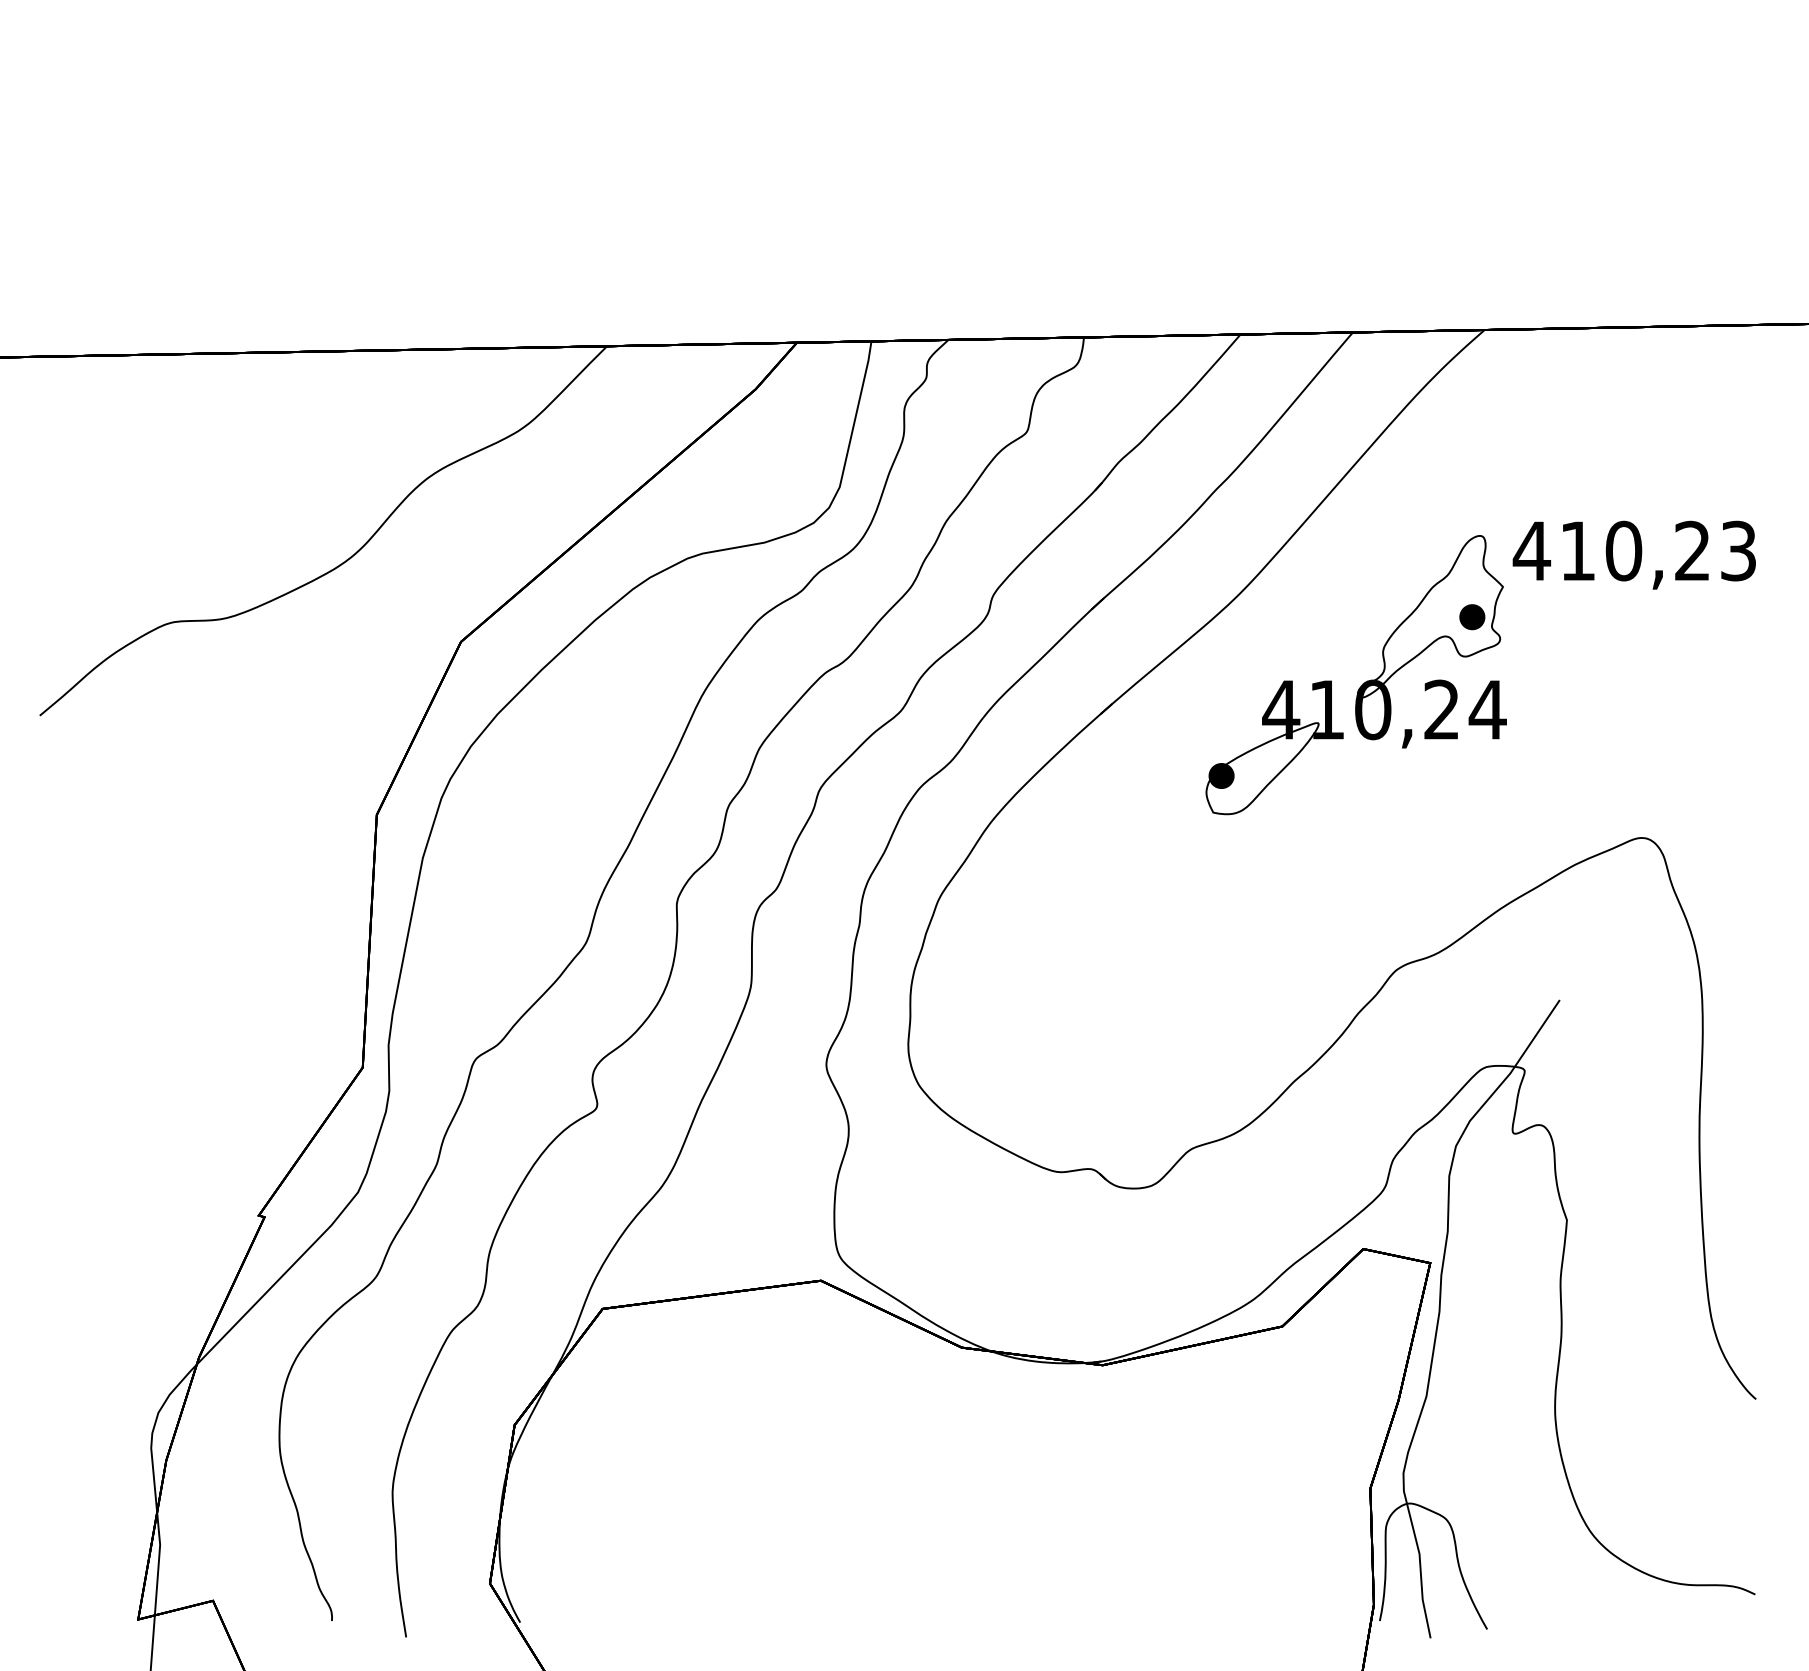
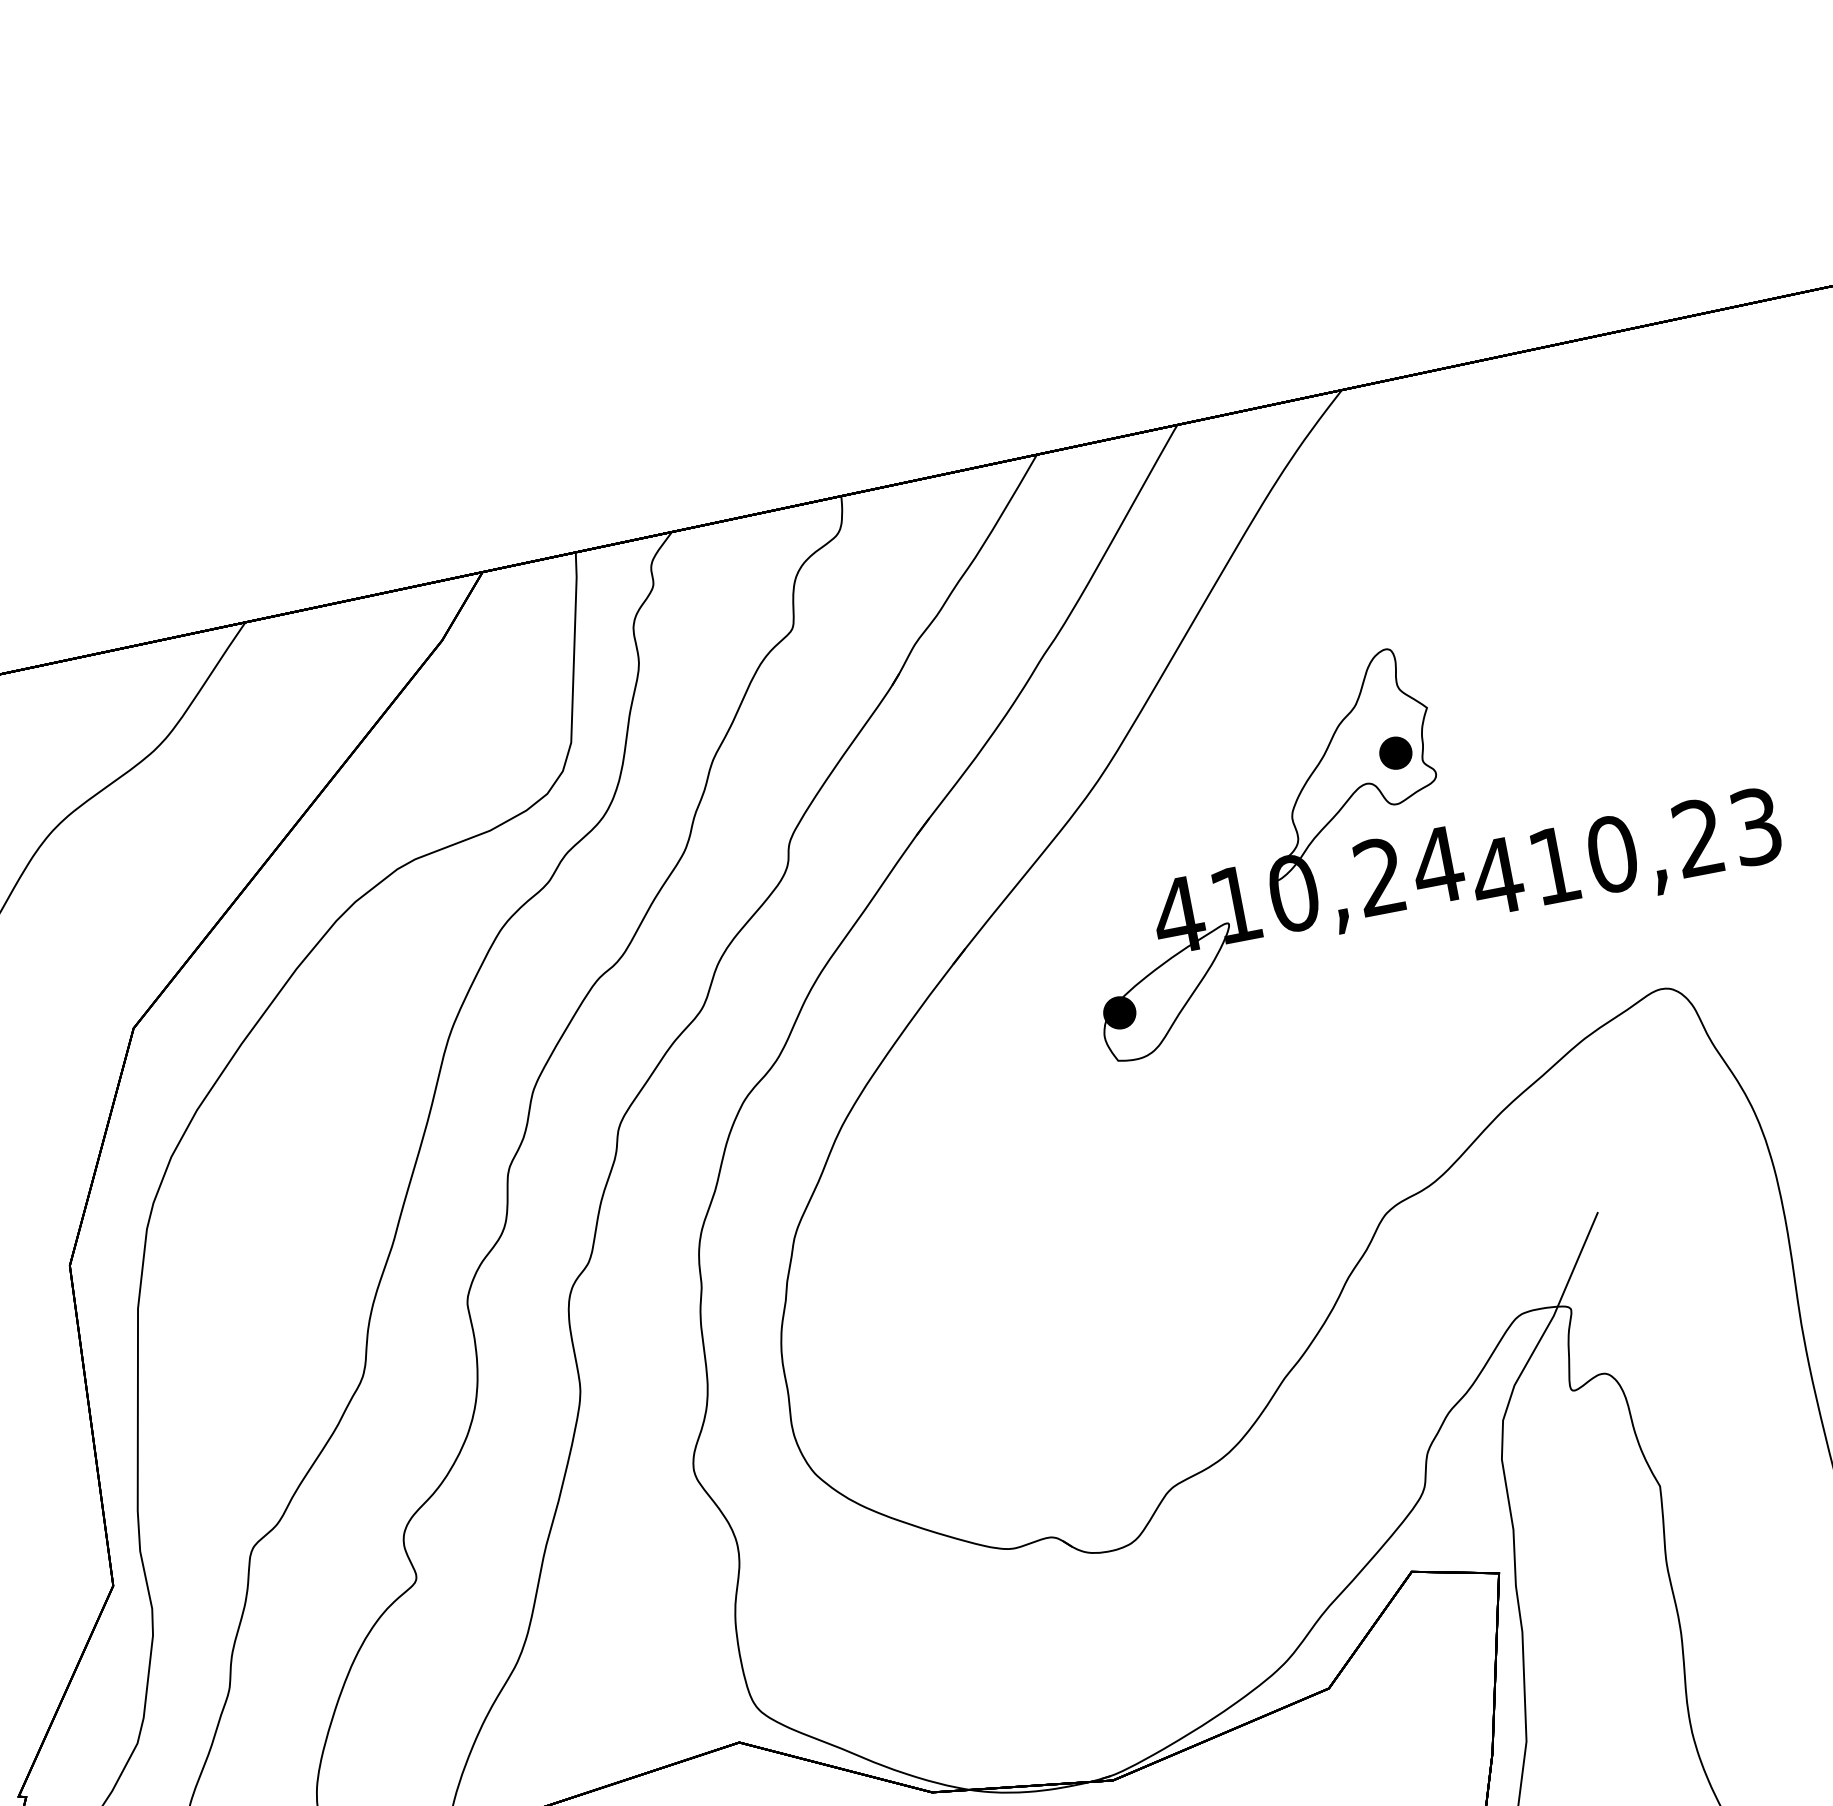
text: (1633, 554) -> (1625, 856), moved

